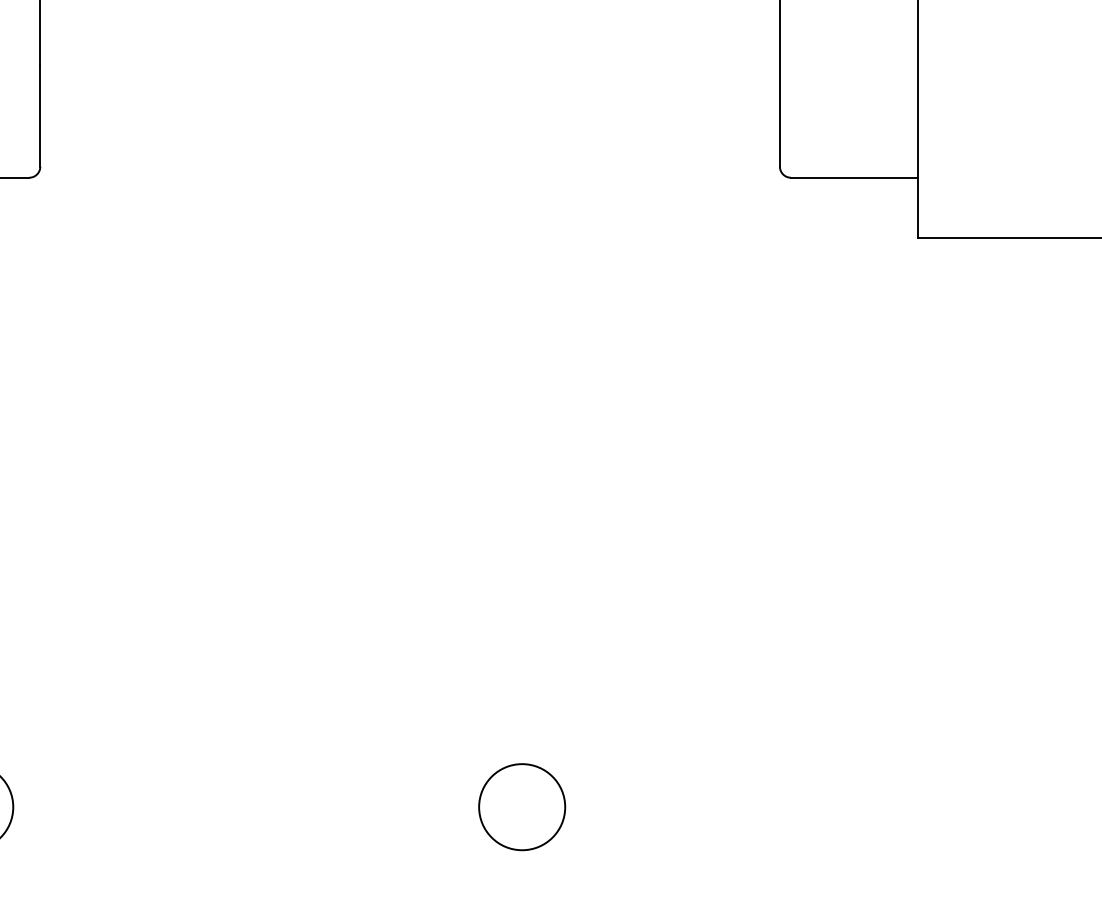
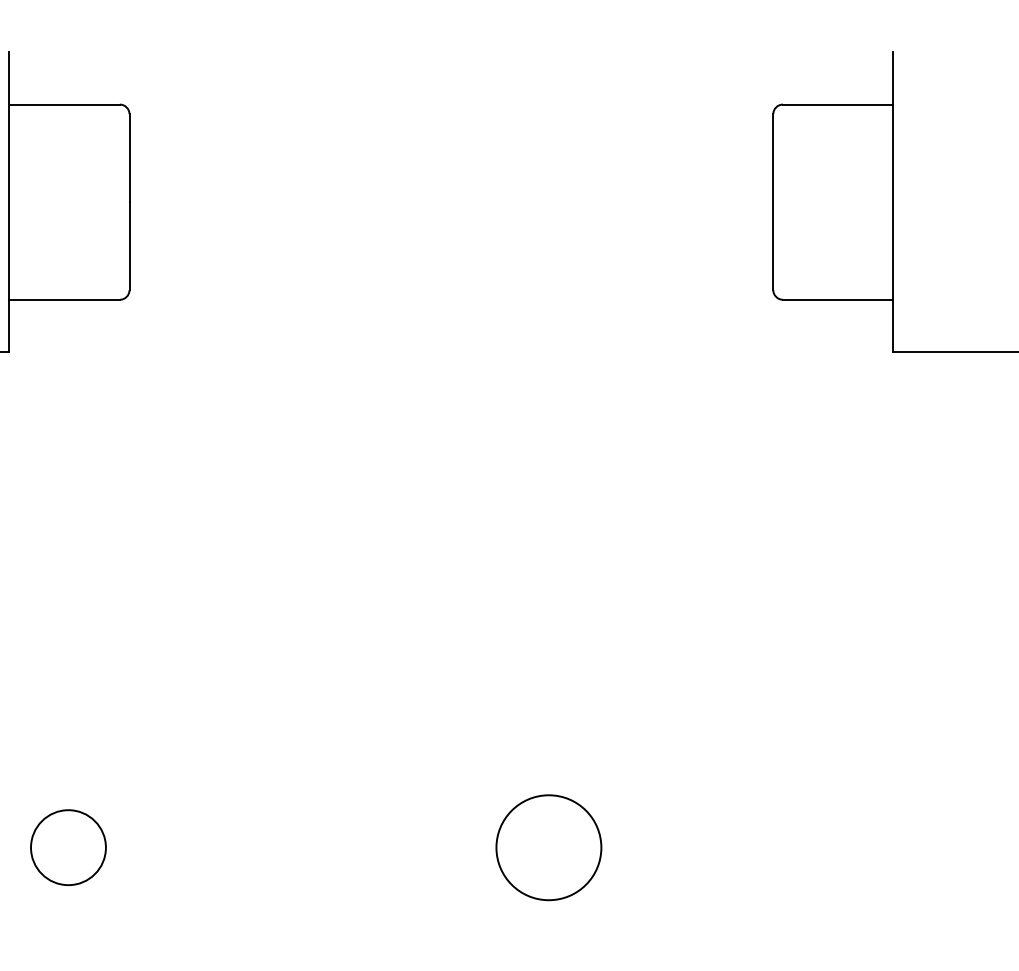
circle: (521, 806) -> (548, 847), size x1.4

